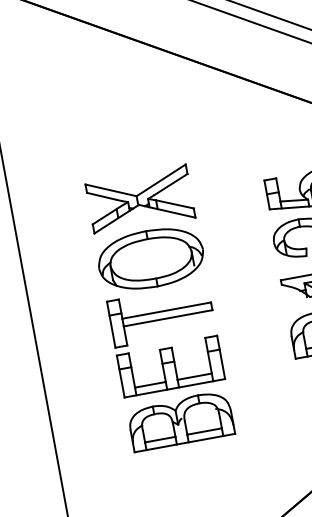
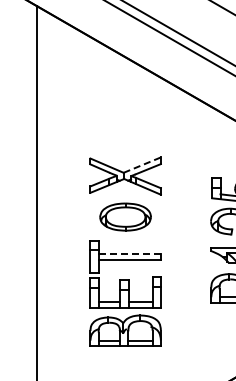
line: (161, 179) -> (142, 164), solid -> dashed
part: (150, 258) -> (125, 216), size x0.7
line: (167, 310) -> (130, 254), solid -> dashed

